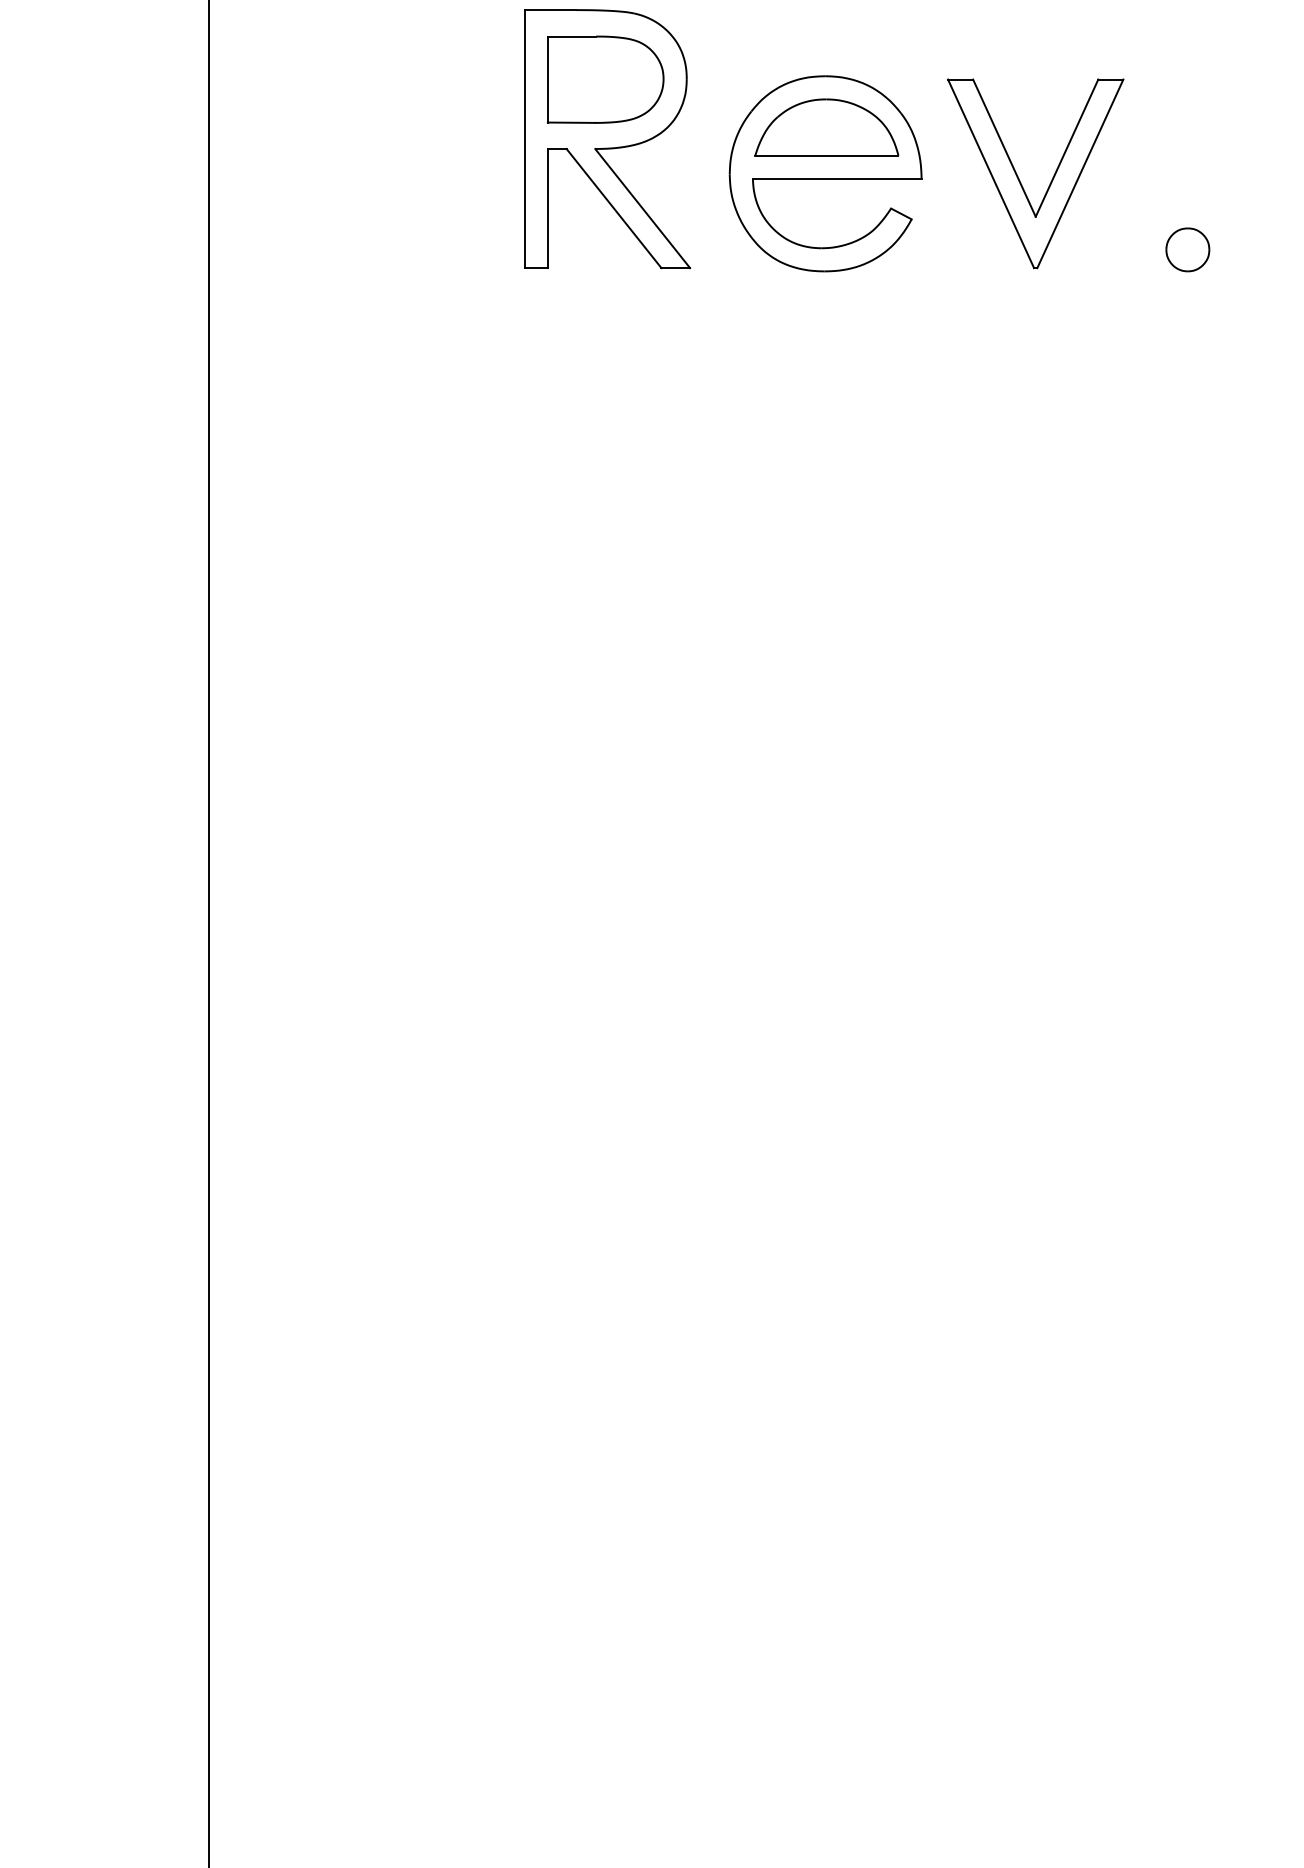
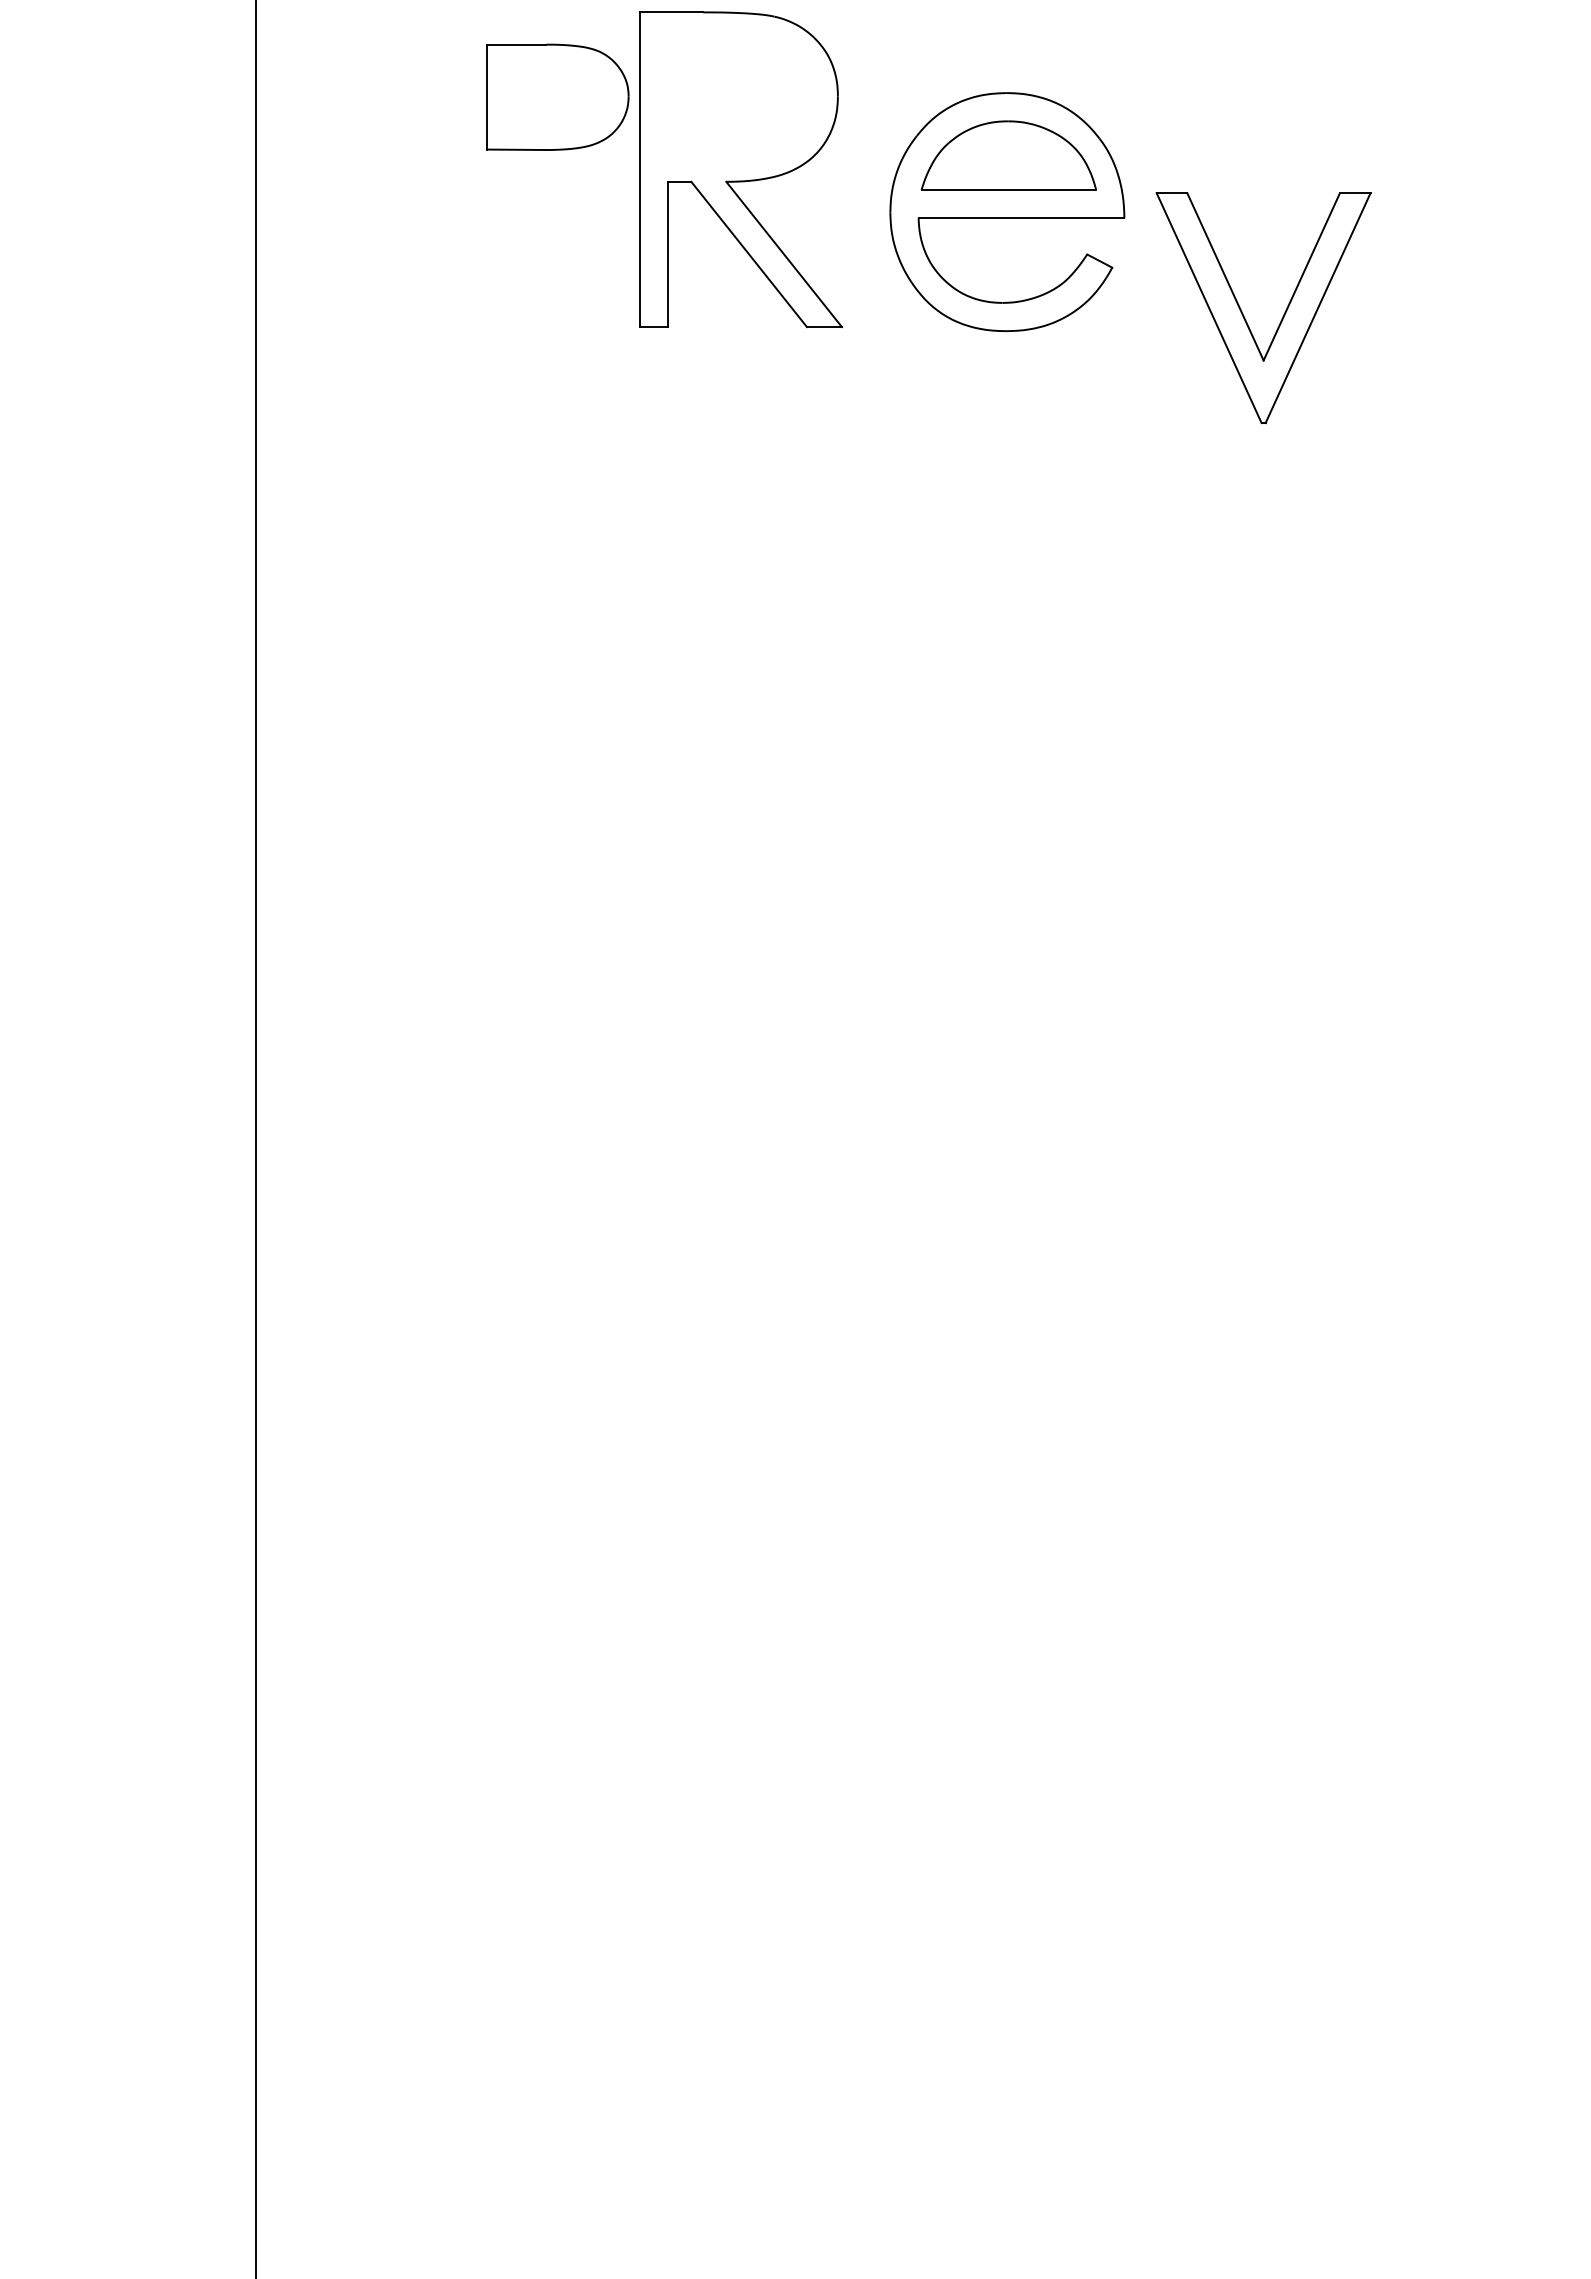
part: (605, 79) -> (557, 96), moved
part: (1020, 179) -> (1244, 315), moved
part: (1188, 249) -> (1449, 304), removed

